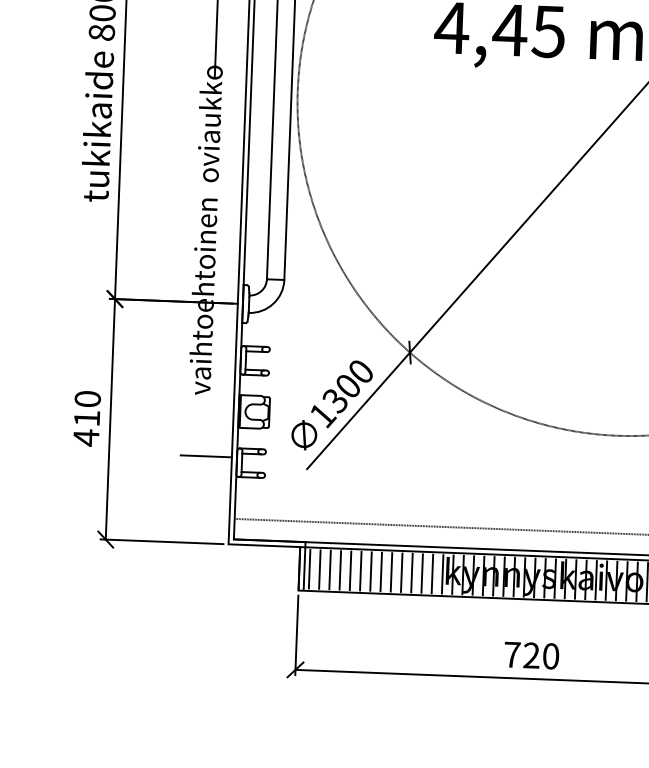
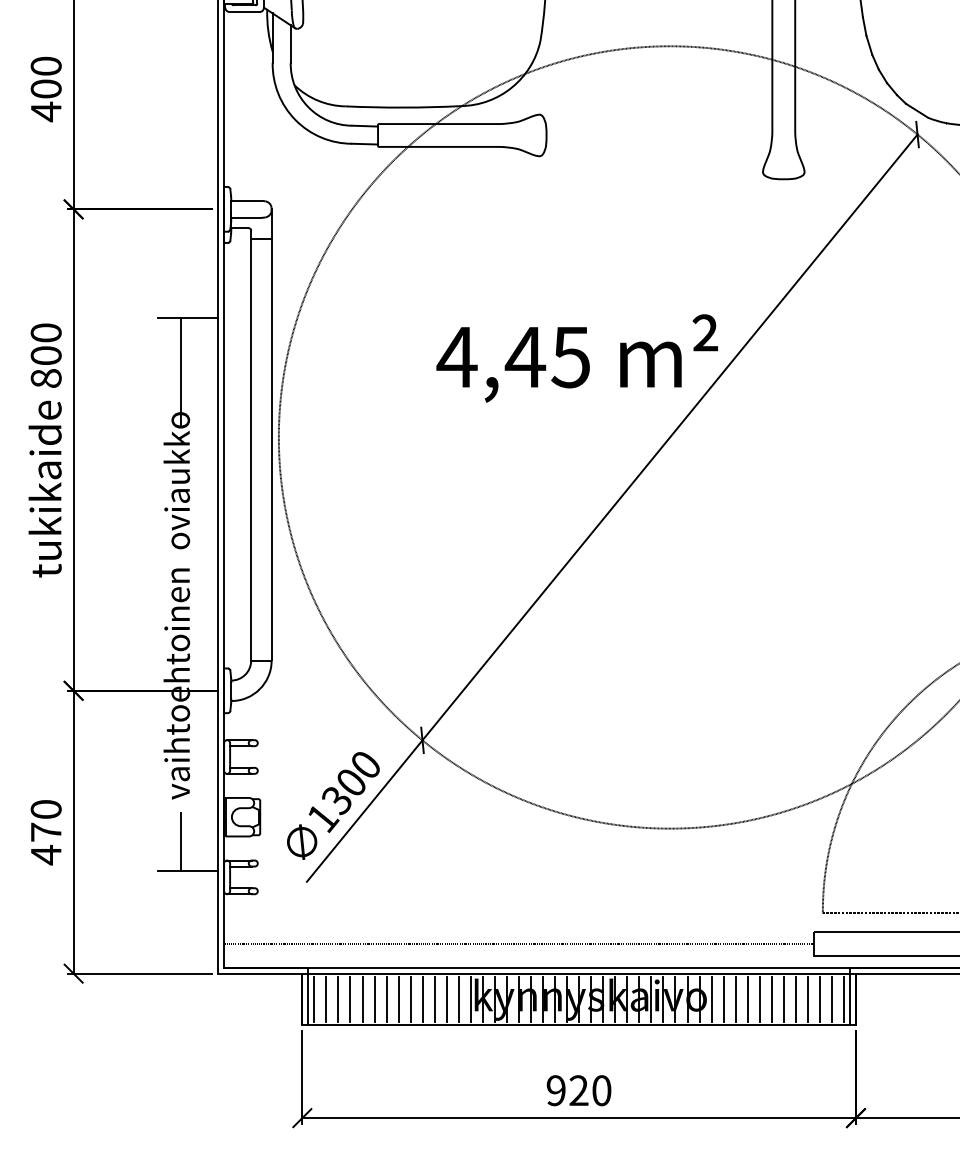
text: (87, 417) -> (46, 831), 410 -> 470
line: (200, 430) -> (180, 841), added
text: (511, 654) -> (555, 1090), 720 -> 920

